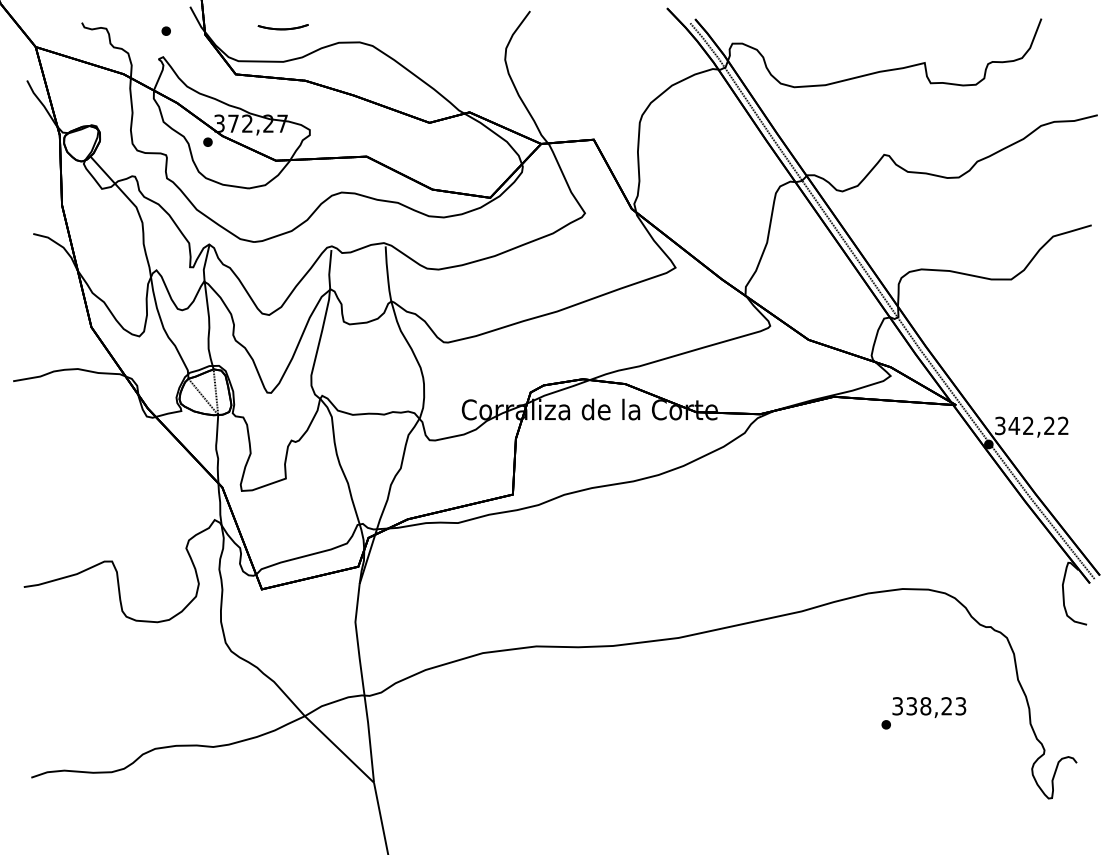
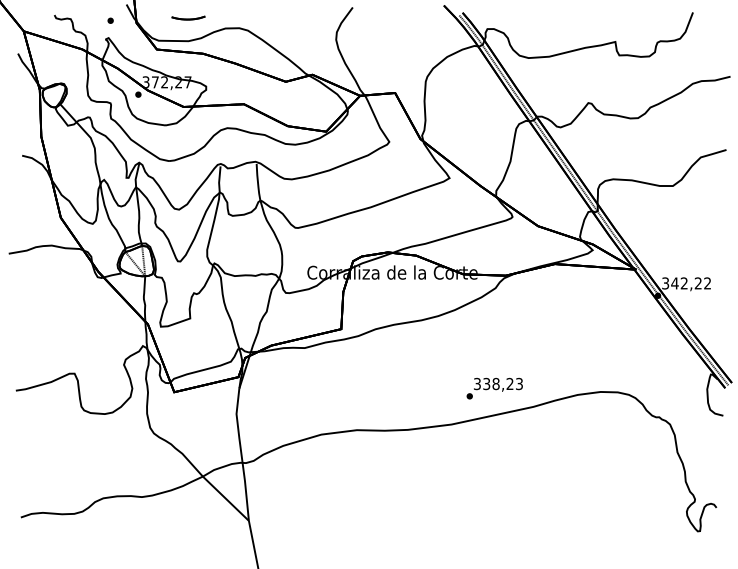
text: (923, 713) -> (494, 388), moved

